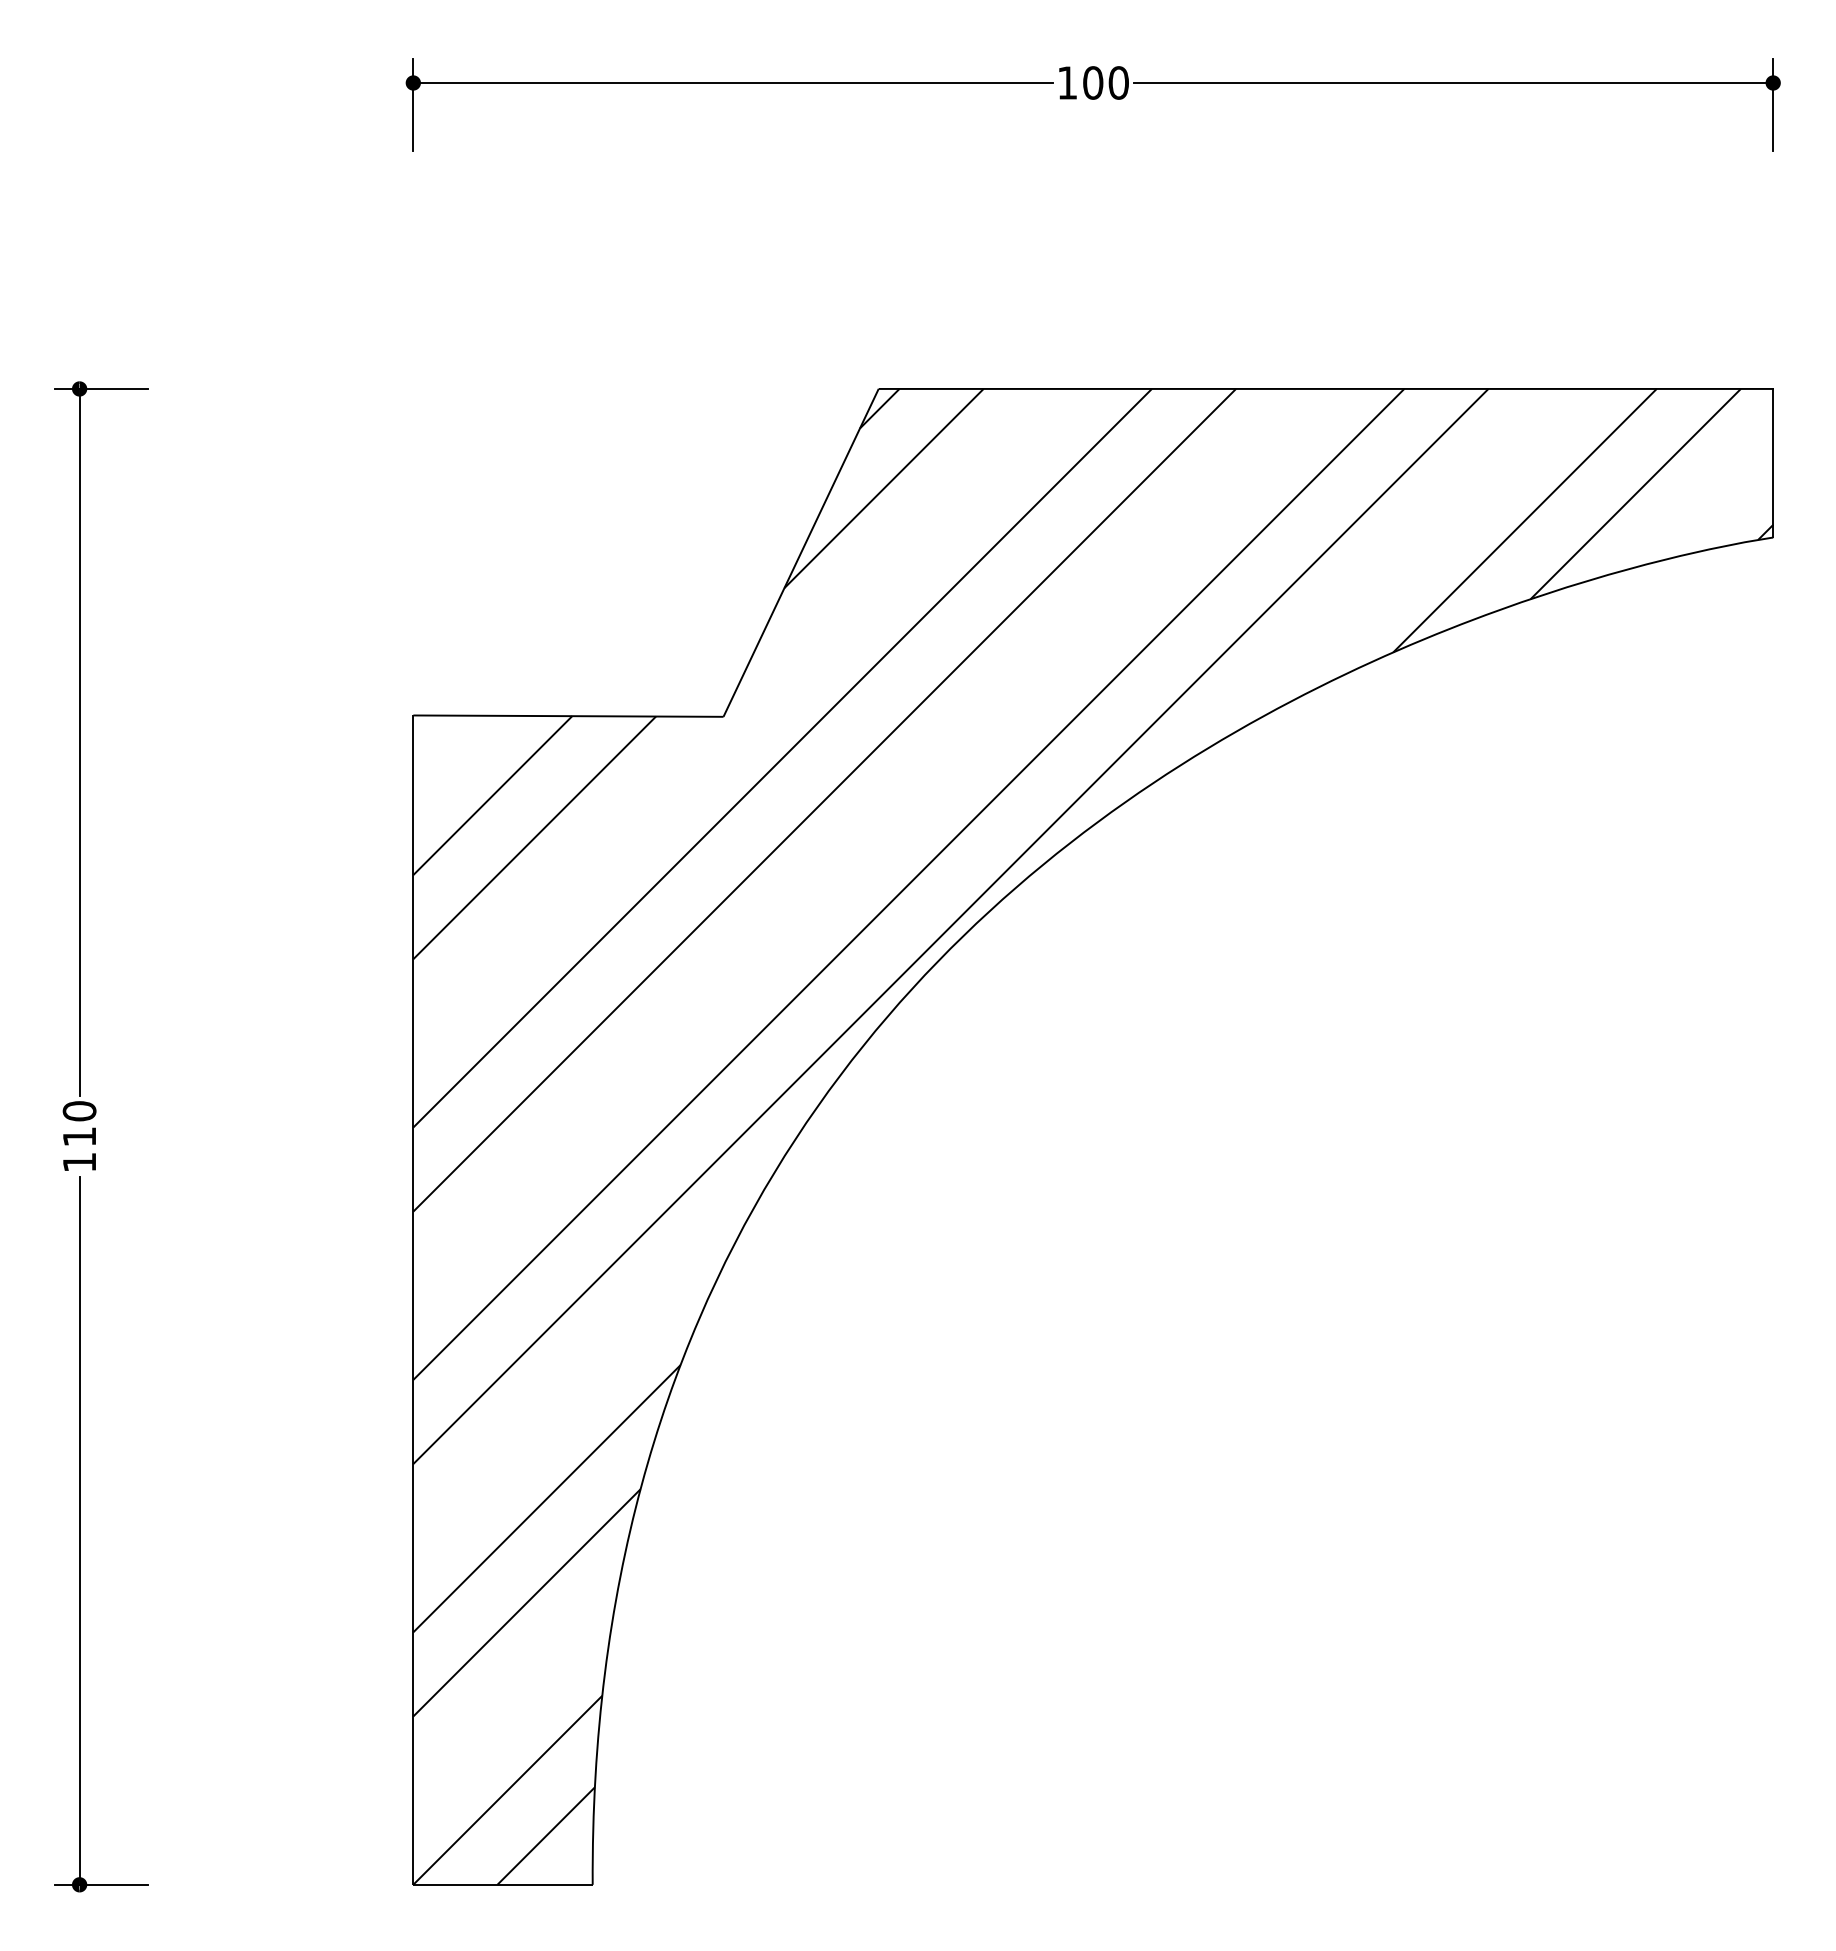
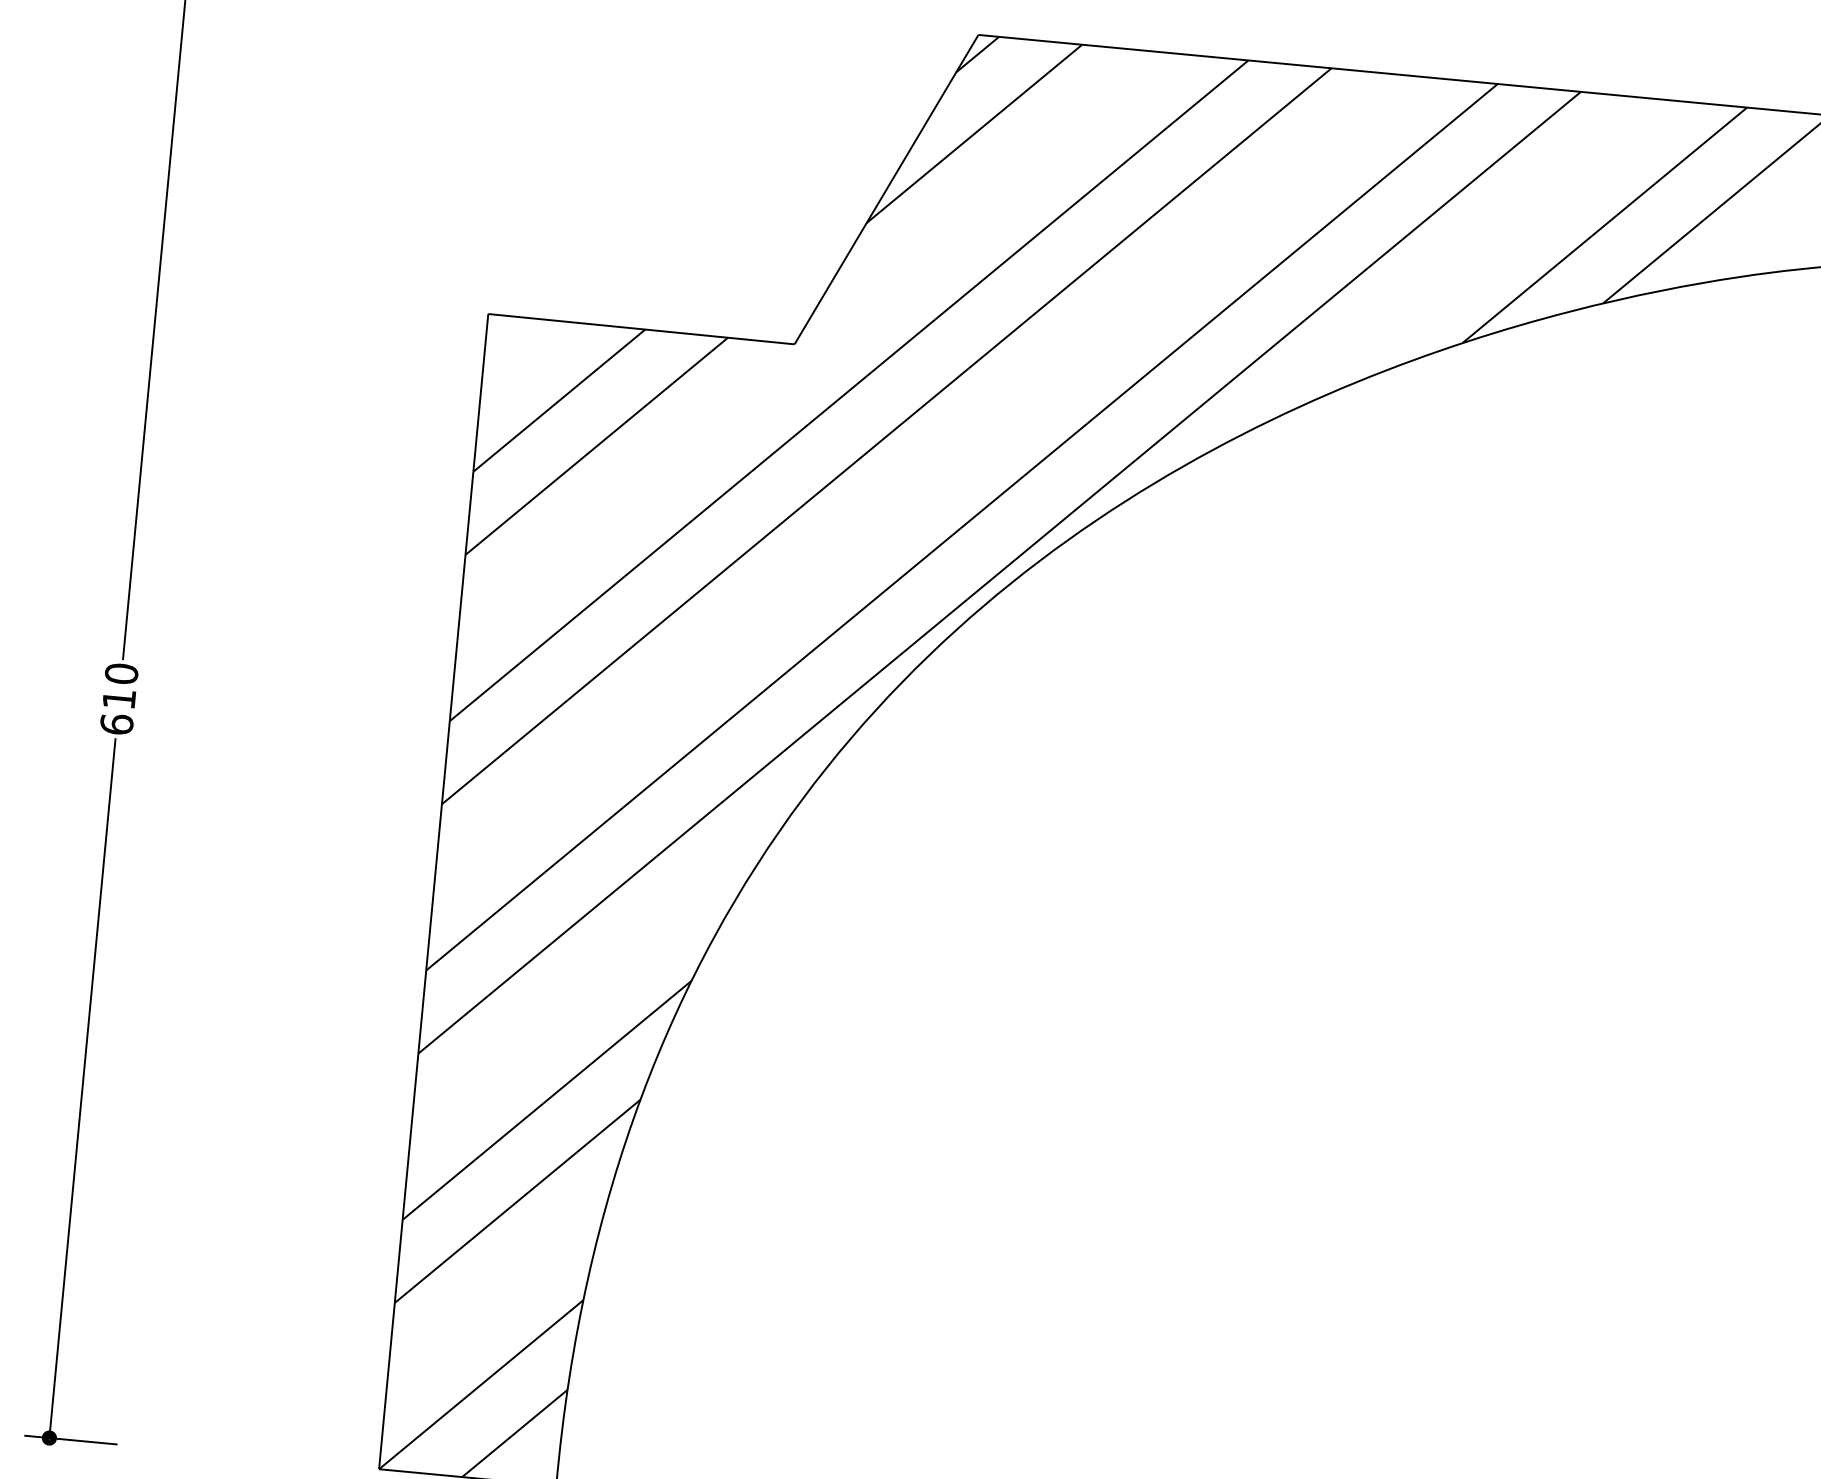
text: (79, 1162) -> (116, 724), 110 -> 610

